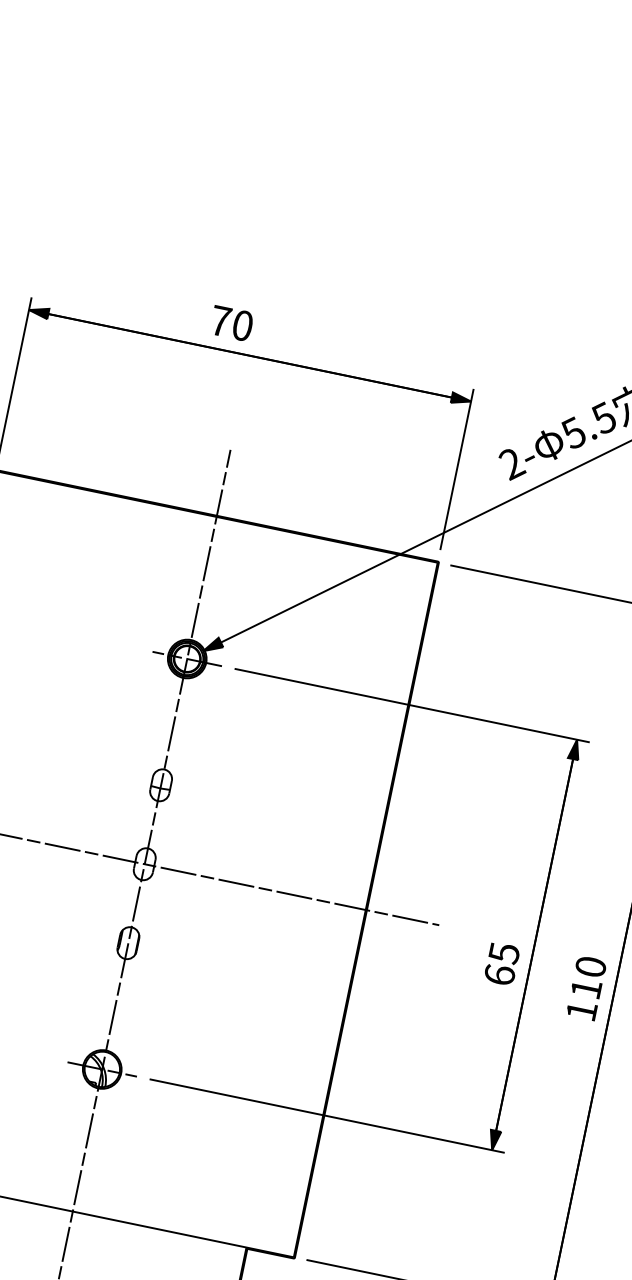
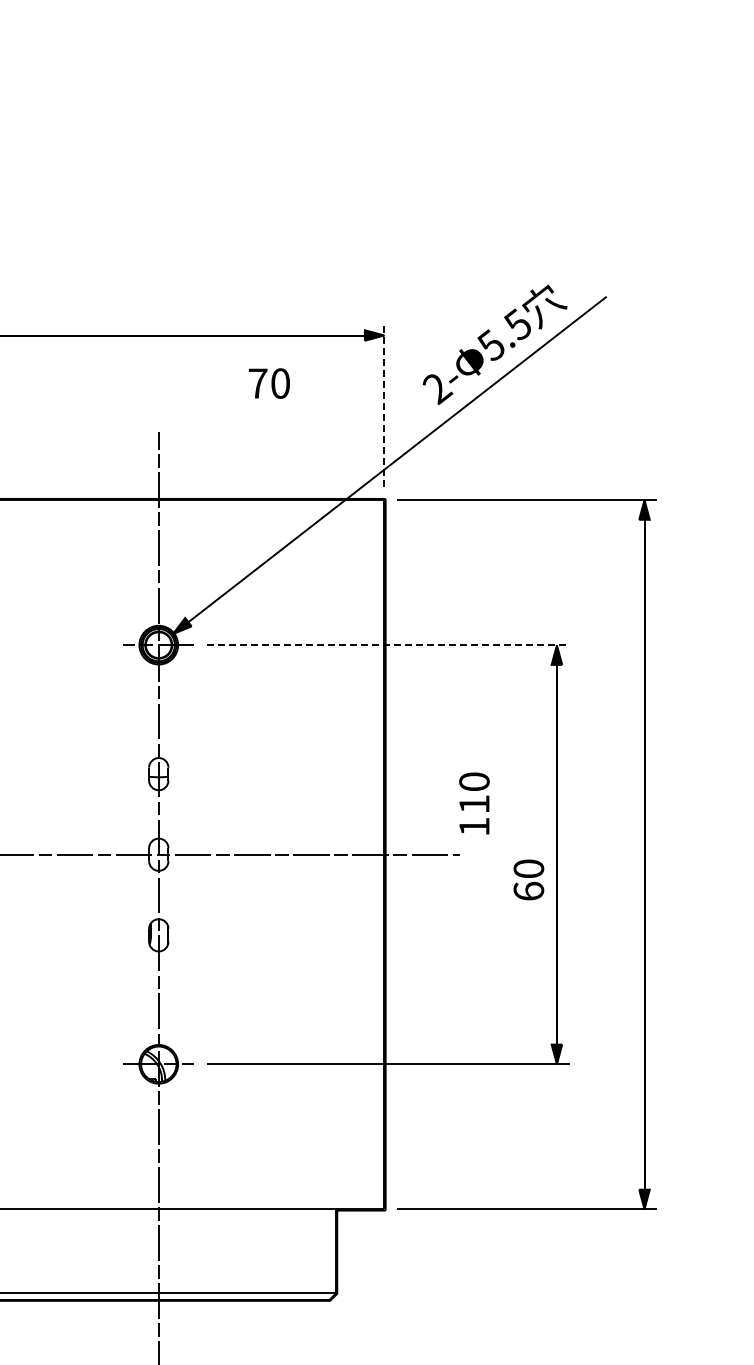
text: (231, 323) -> (269, 383), moved
line: (457, 469) -> (384, 404), solid -> dashed
line: (412, 705) -> (388, 645), solid -> dashed
text: (503, 952) -> (528, 868), 65 -> 60
text: (586, 988) -> (474, 803), moved

